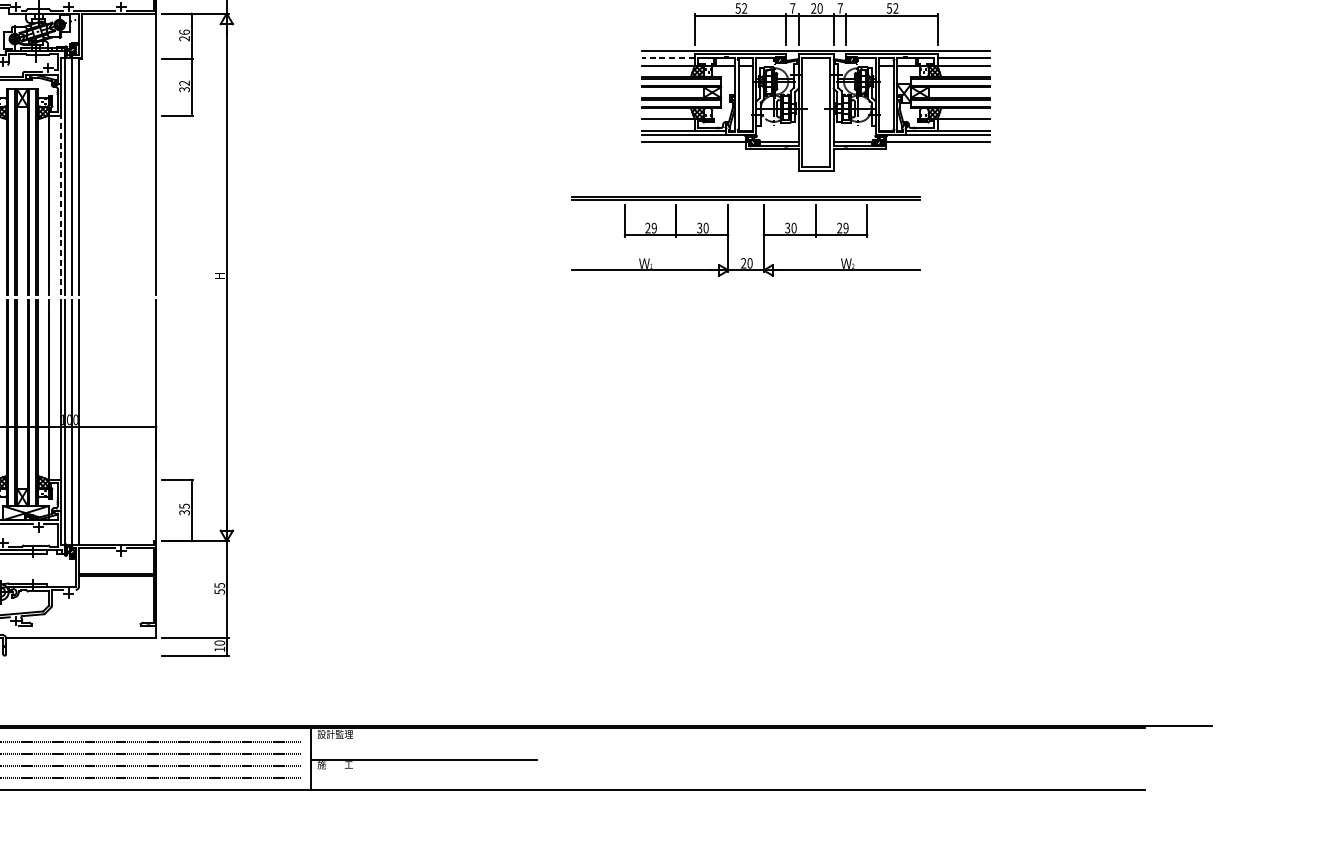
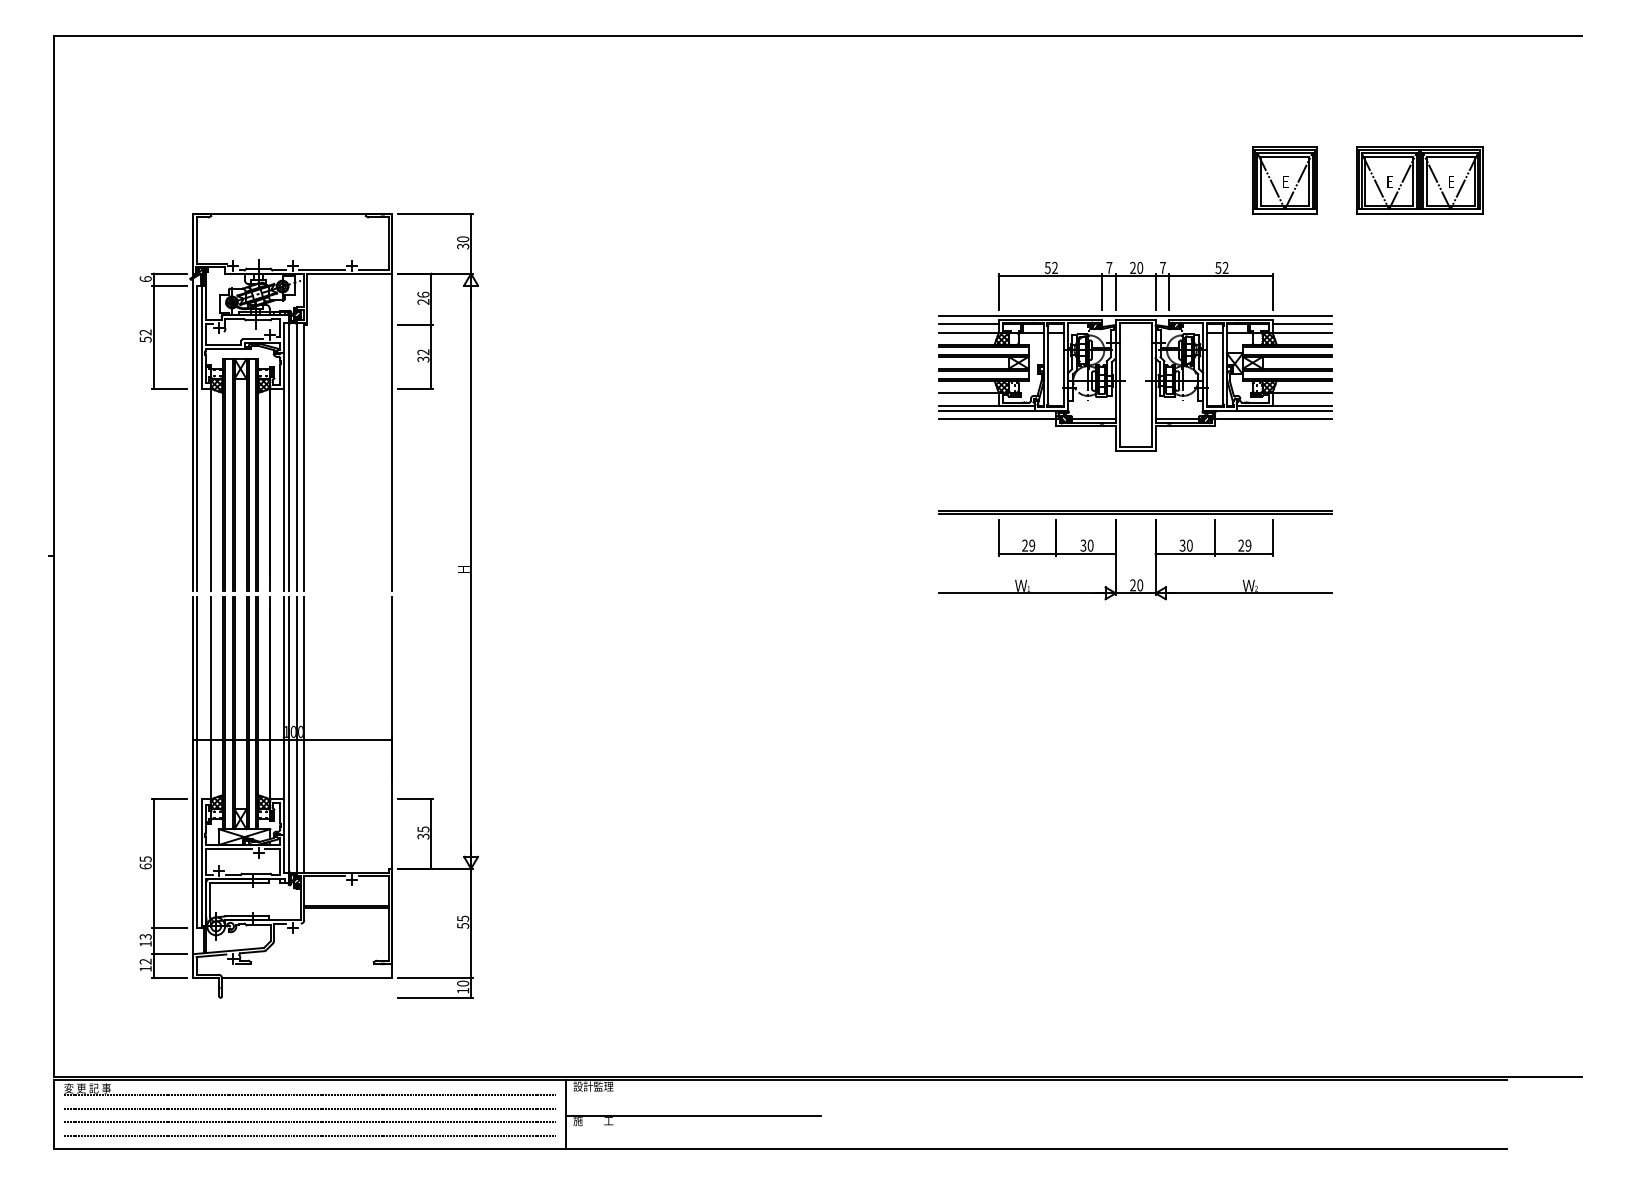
line: (668, 57) -> (969, 323), dashed -> solid
line: (61, 204) -> (284, 489), dashed -> solid
part: (729, 236) -> (1116, 555), moved

